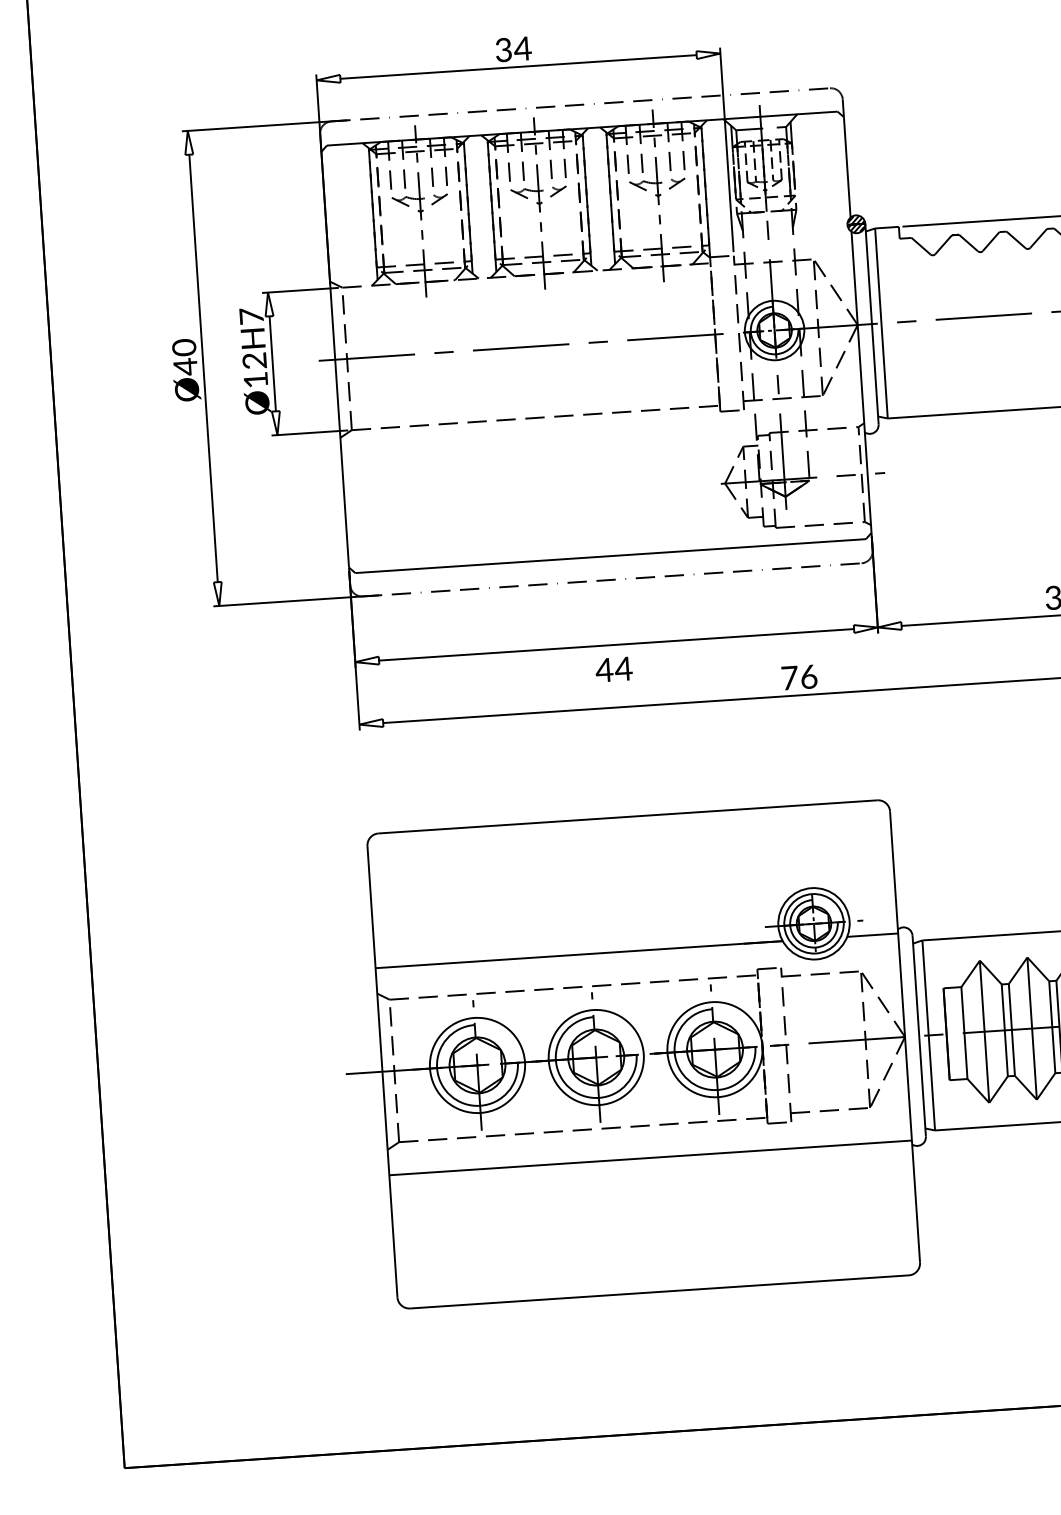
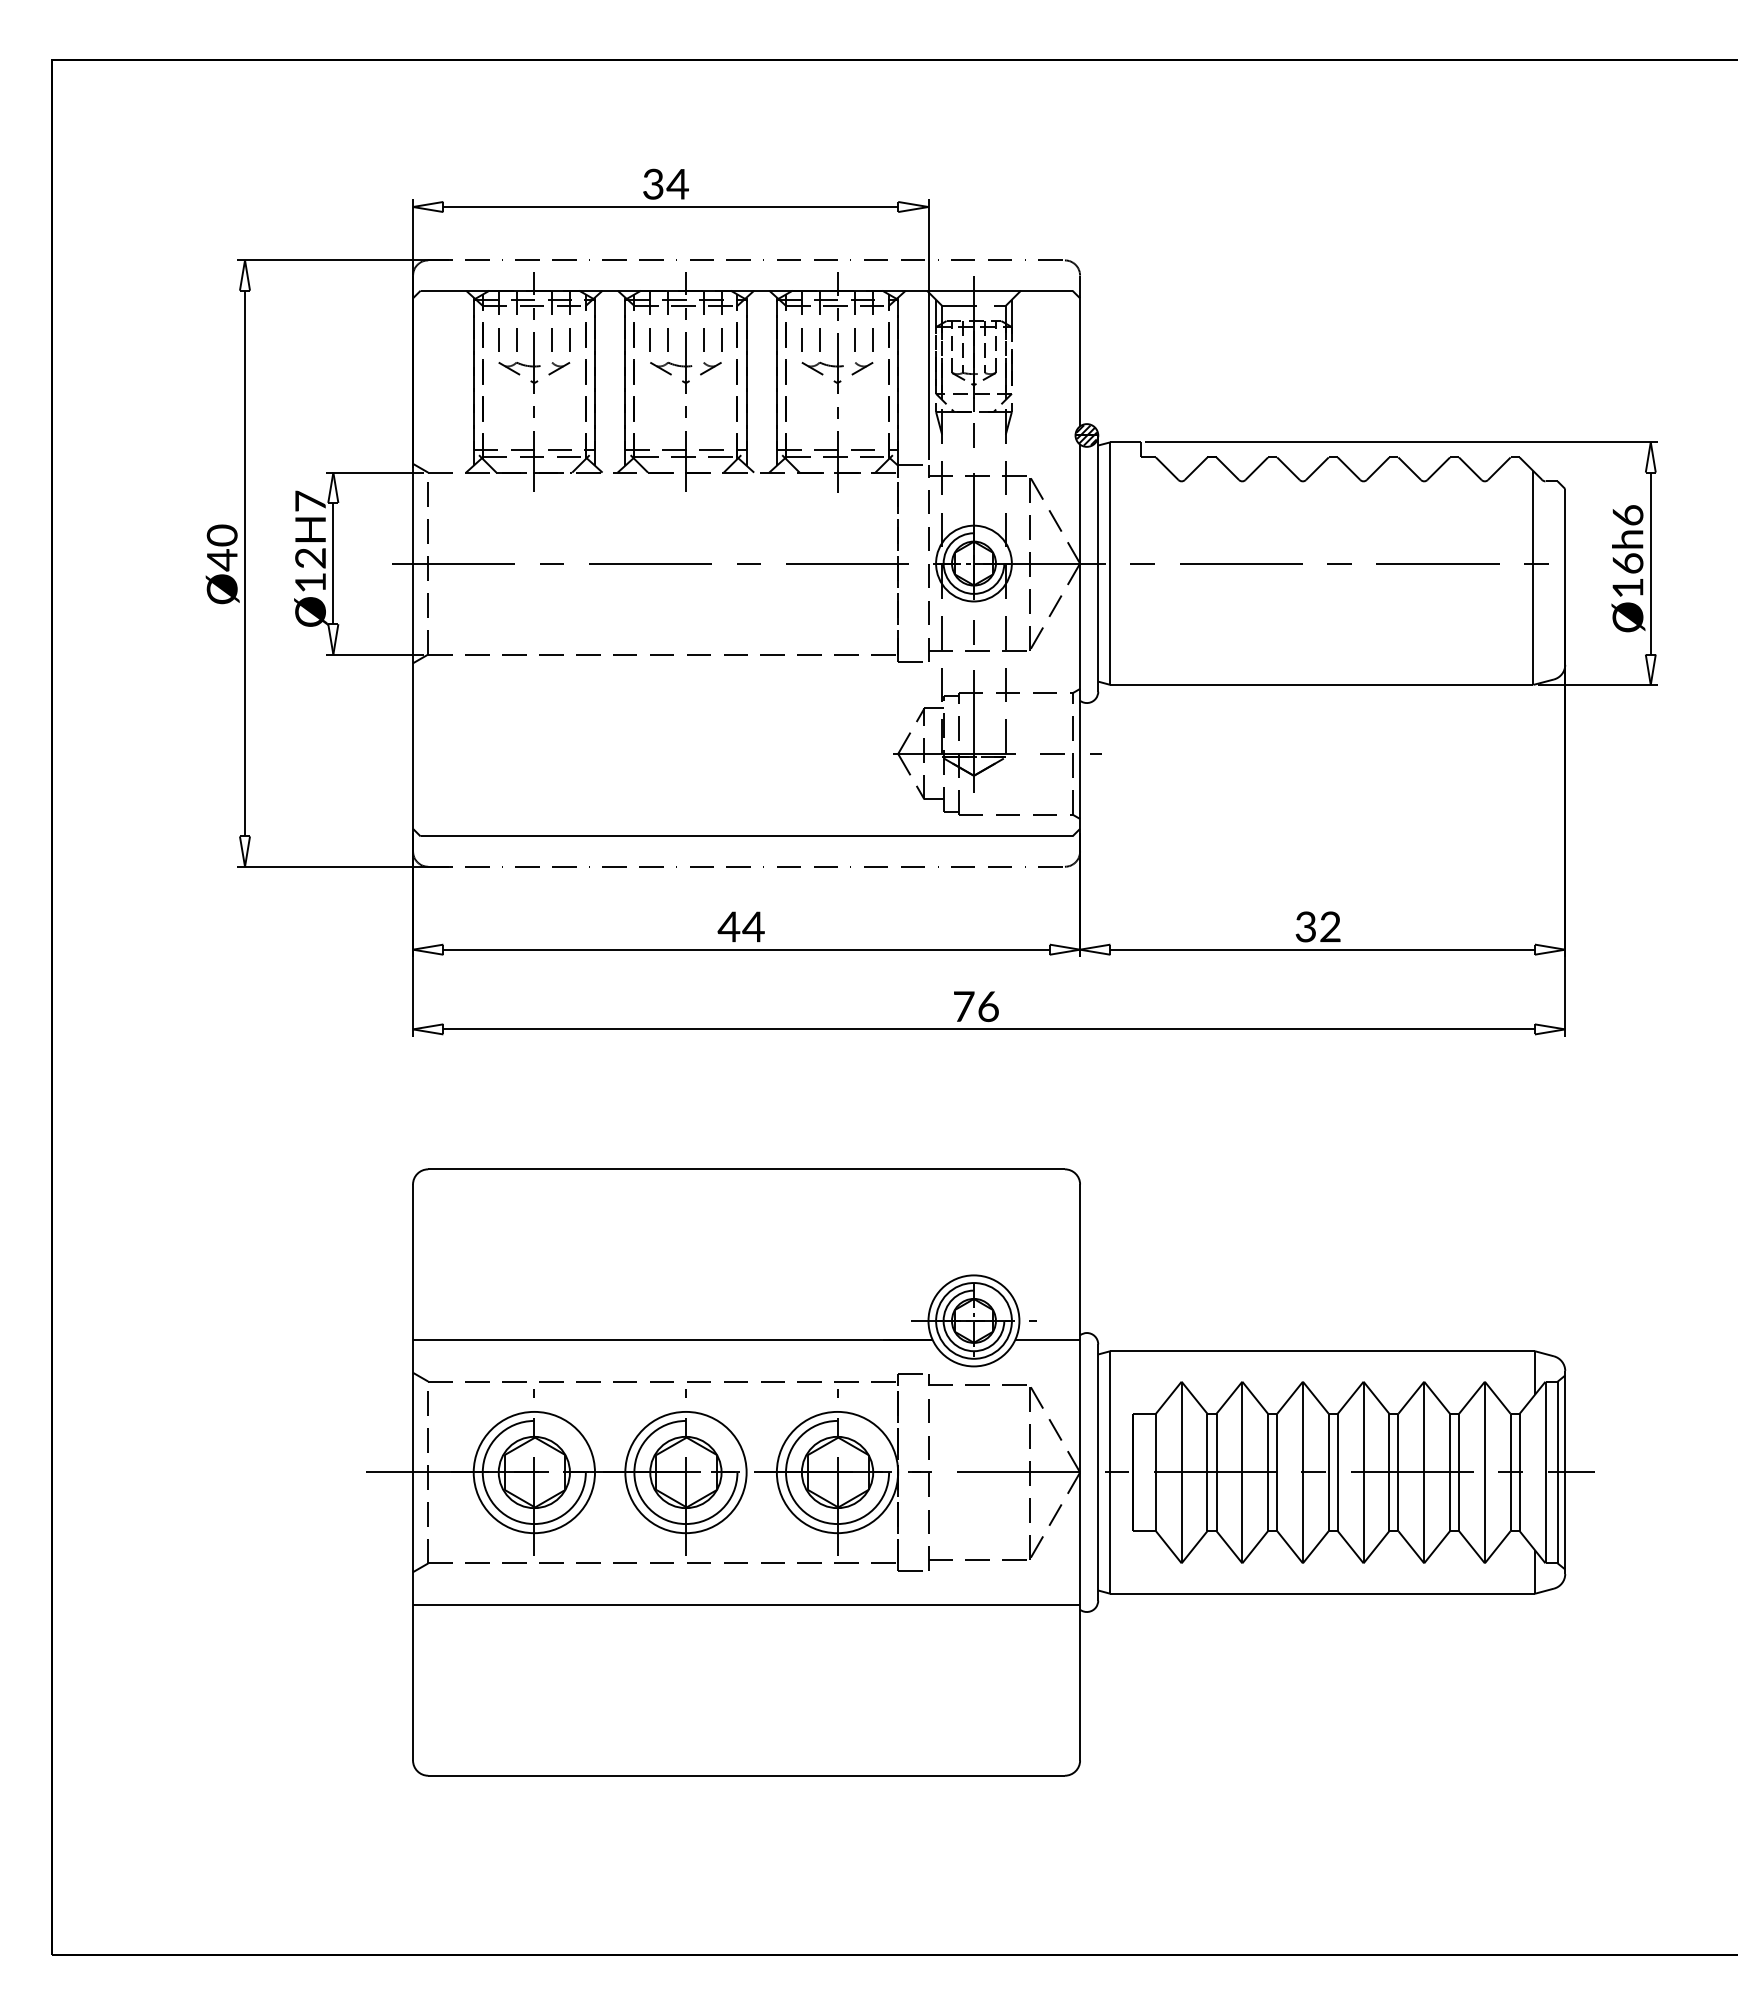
text: (613, 669) -> (740, 926), moved

